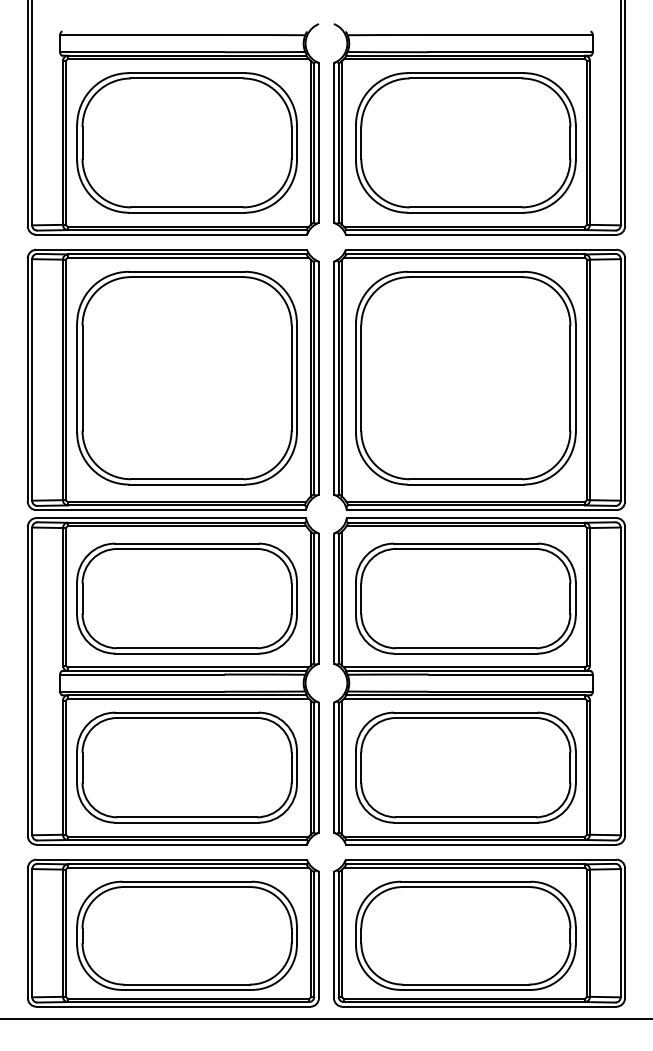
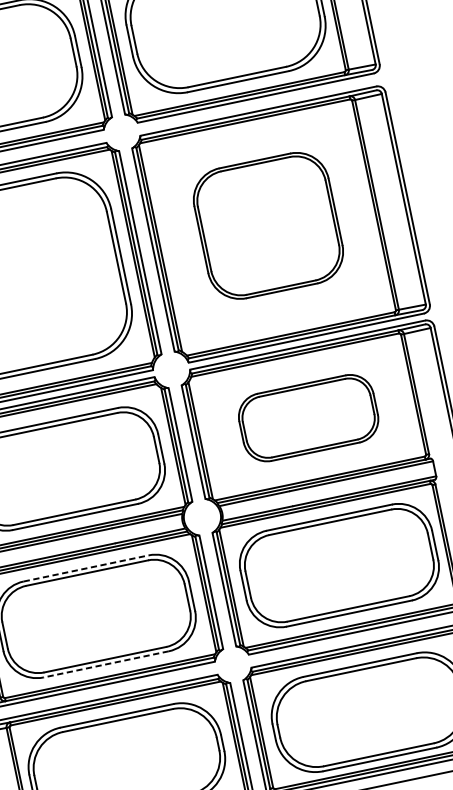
part: (465, 377) -> (268, 225), size x0.7
part: (465, 598) -> (308, 418), size x0.7
line: (187, 712) -> (86, 568), solid -> dashed
line: (187, 822) -> (106, 664), solid -> dashed

